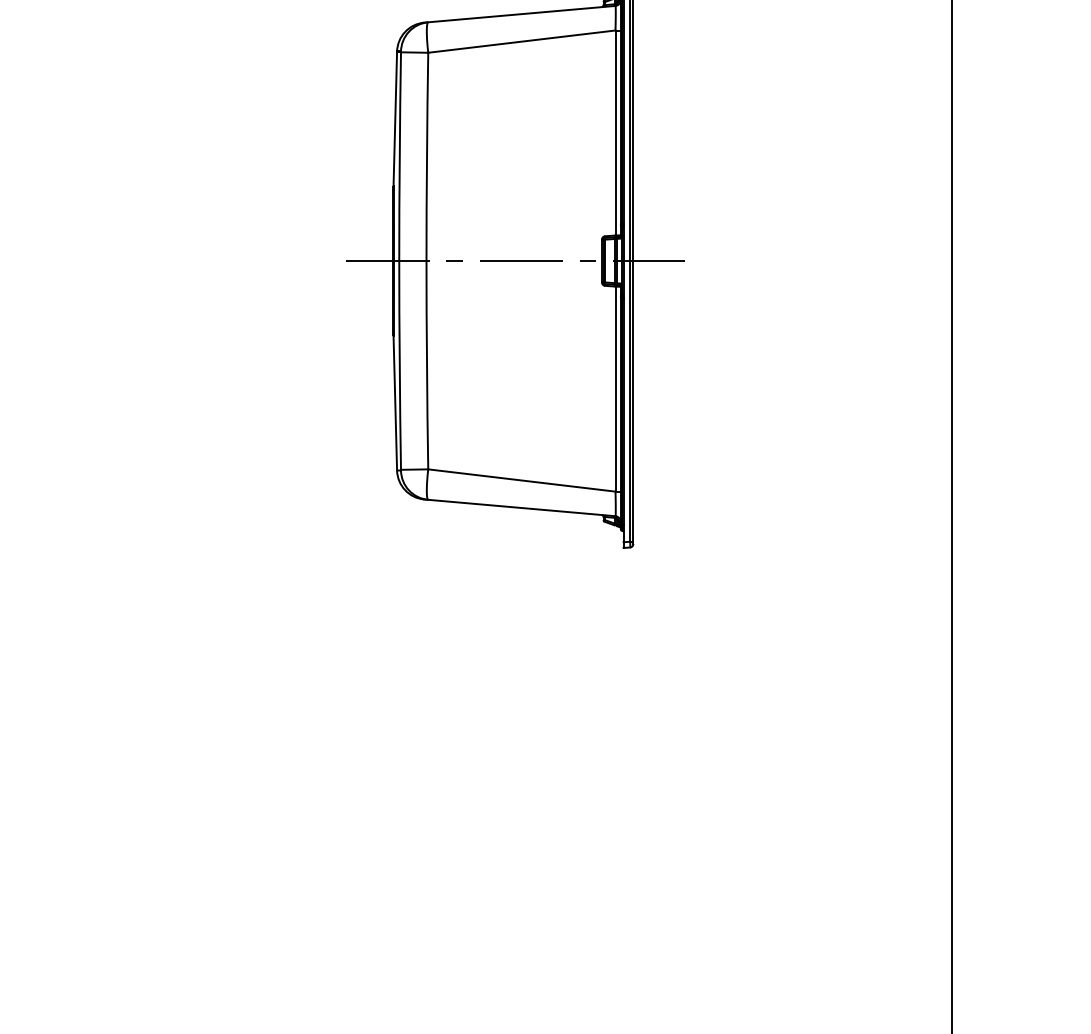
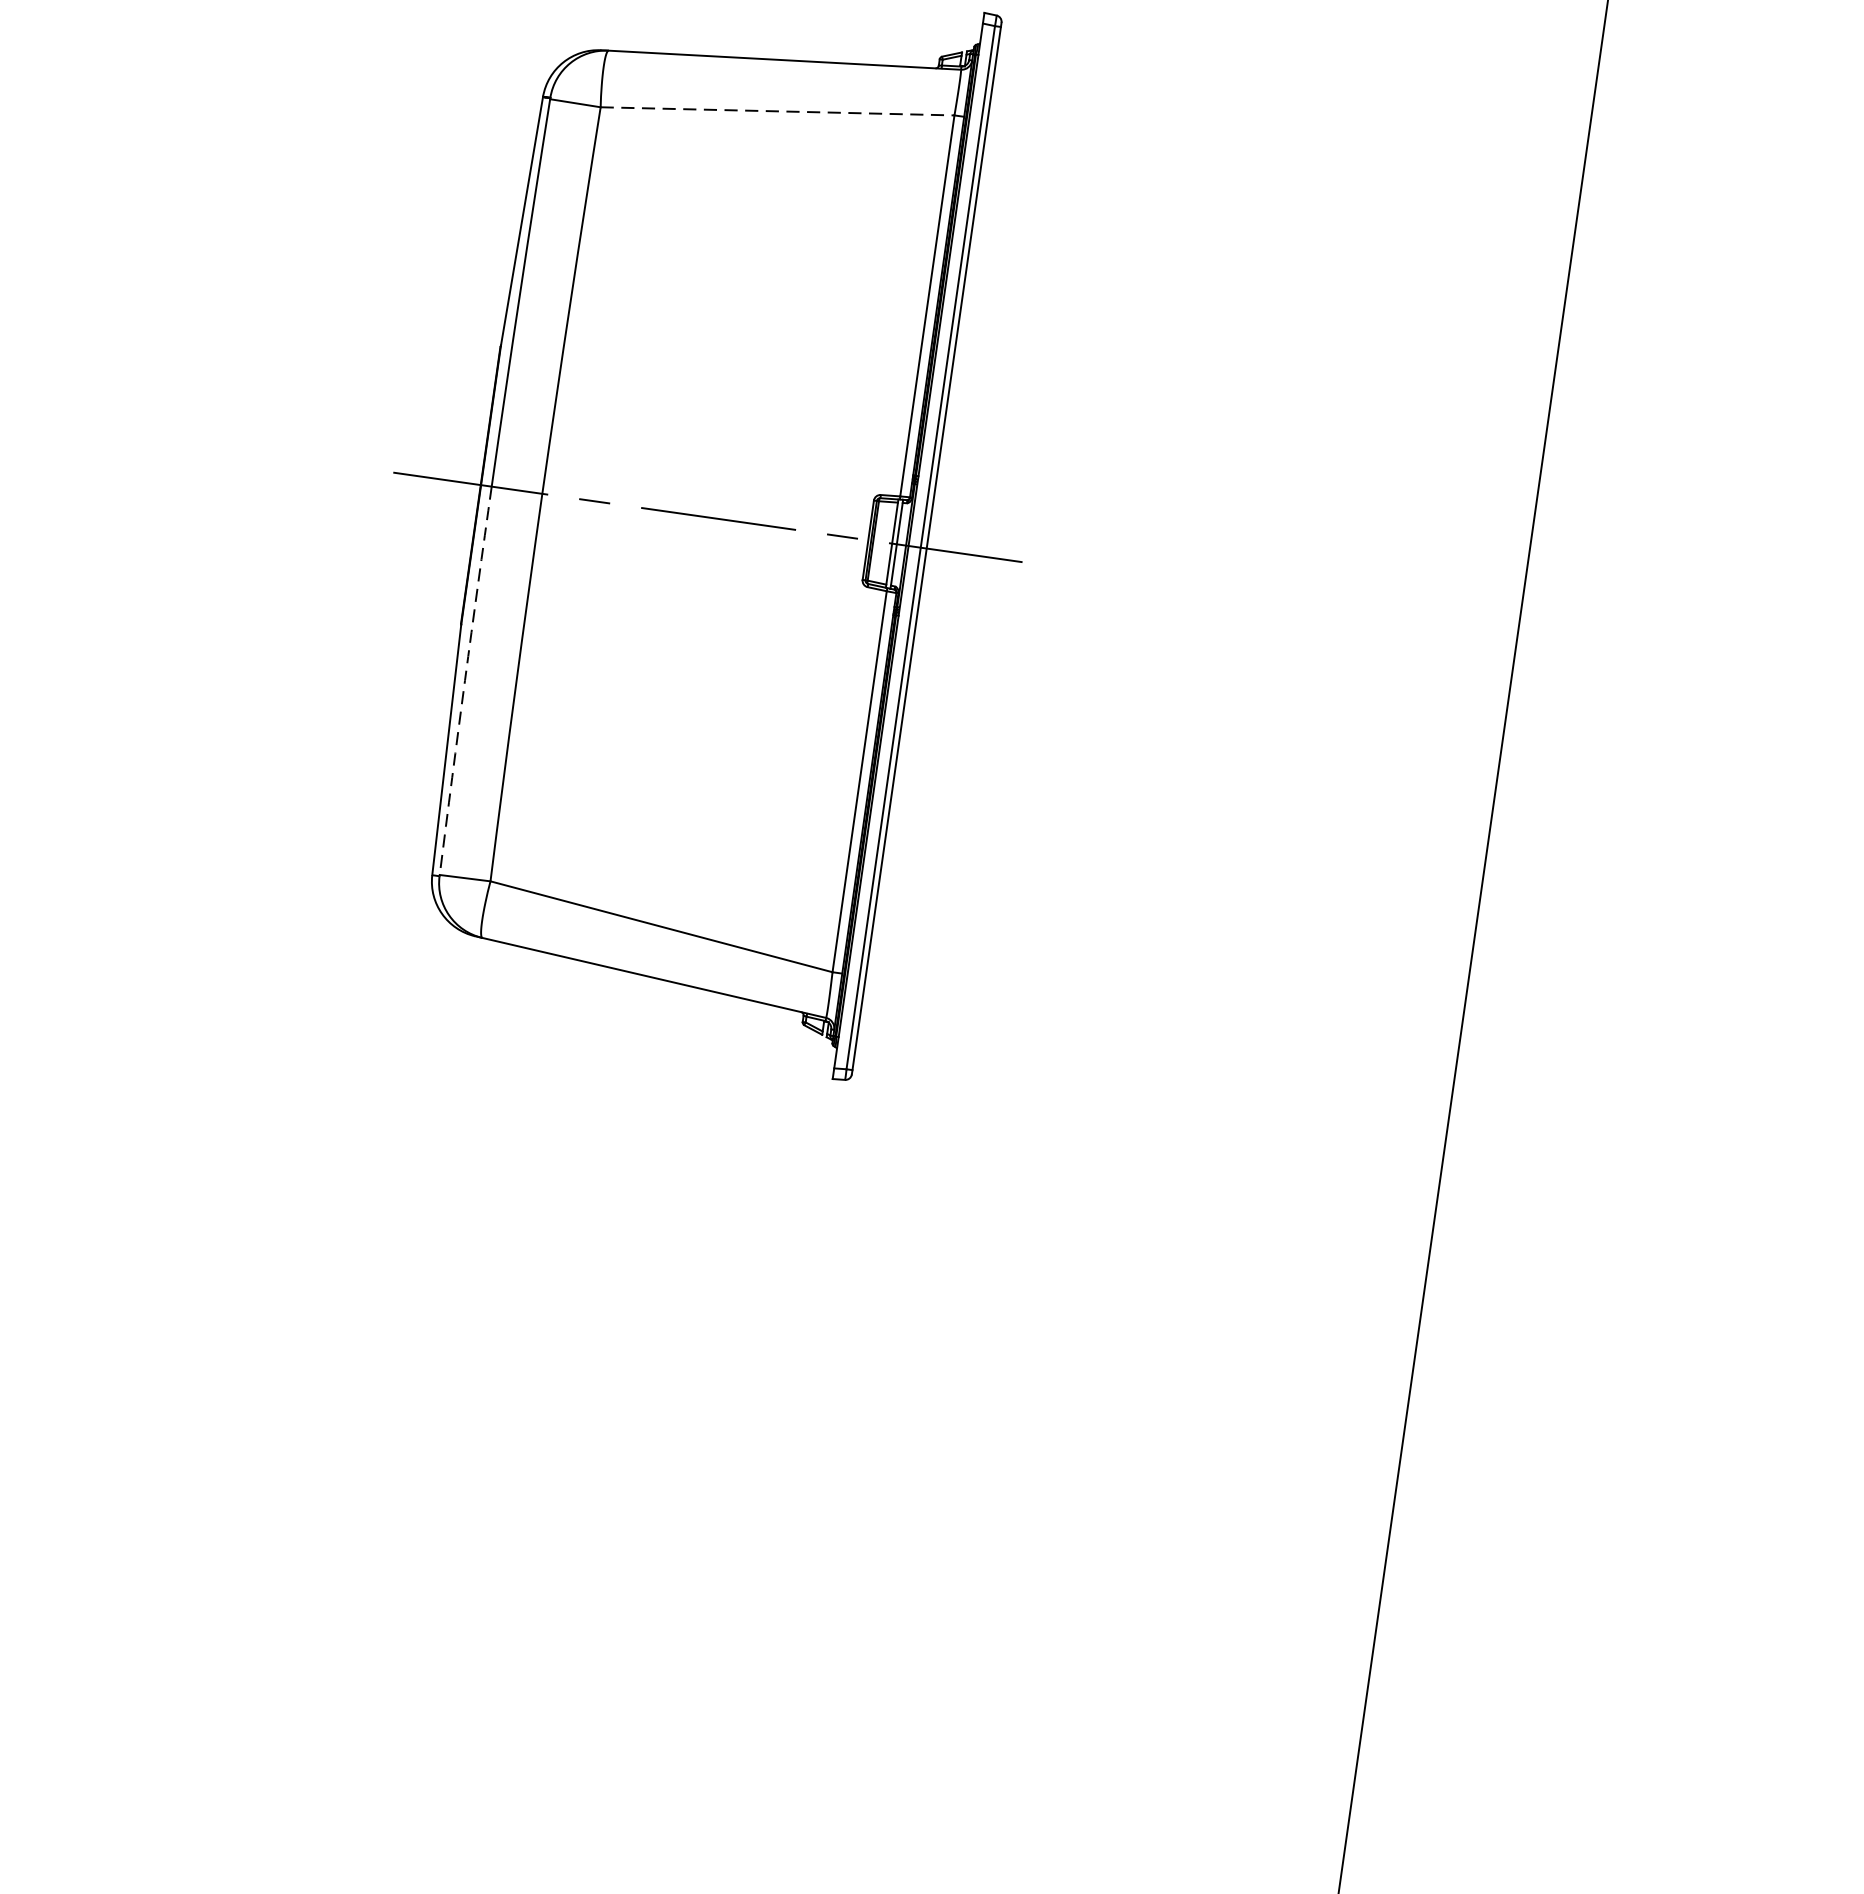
line: (522, 41) -> (778, 111), solid -> dashed
arc: (399, 365) -> (464, 680), solid -> dashed

